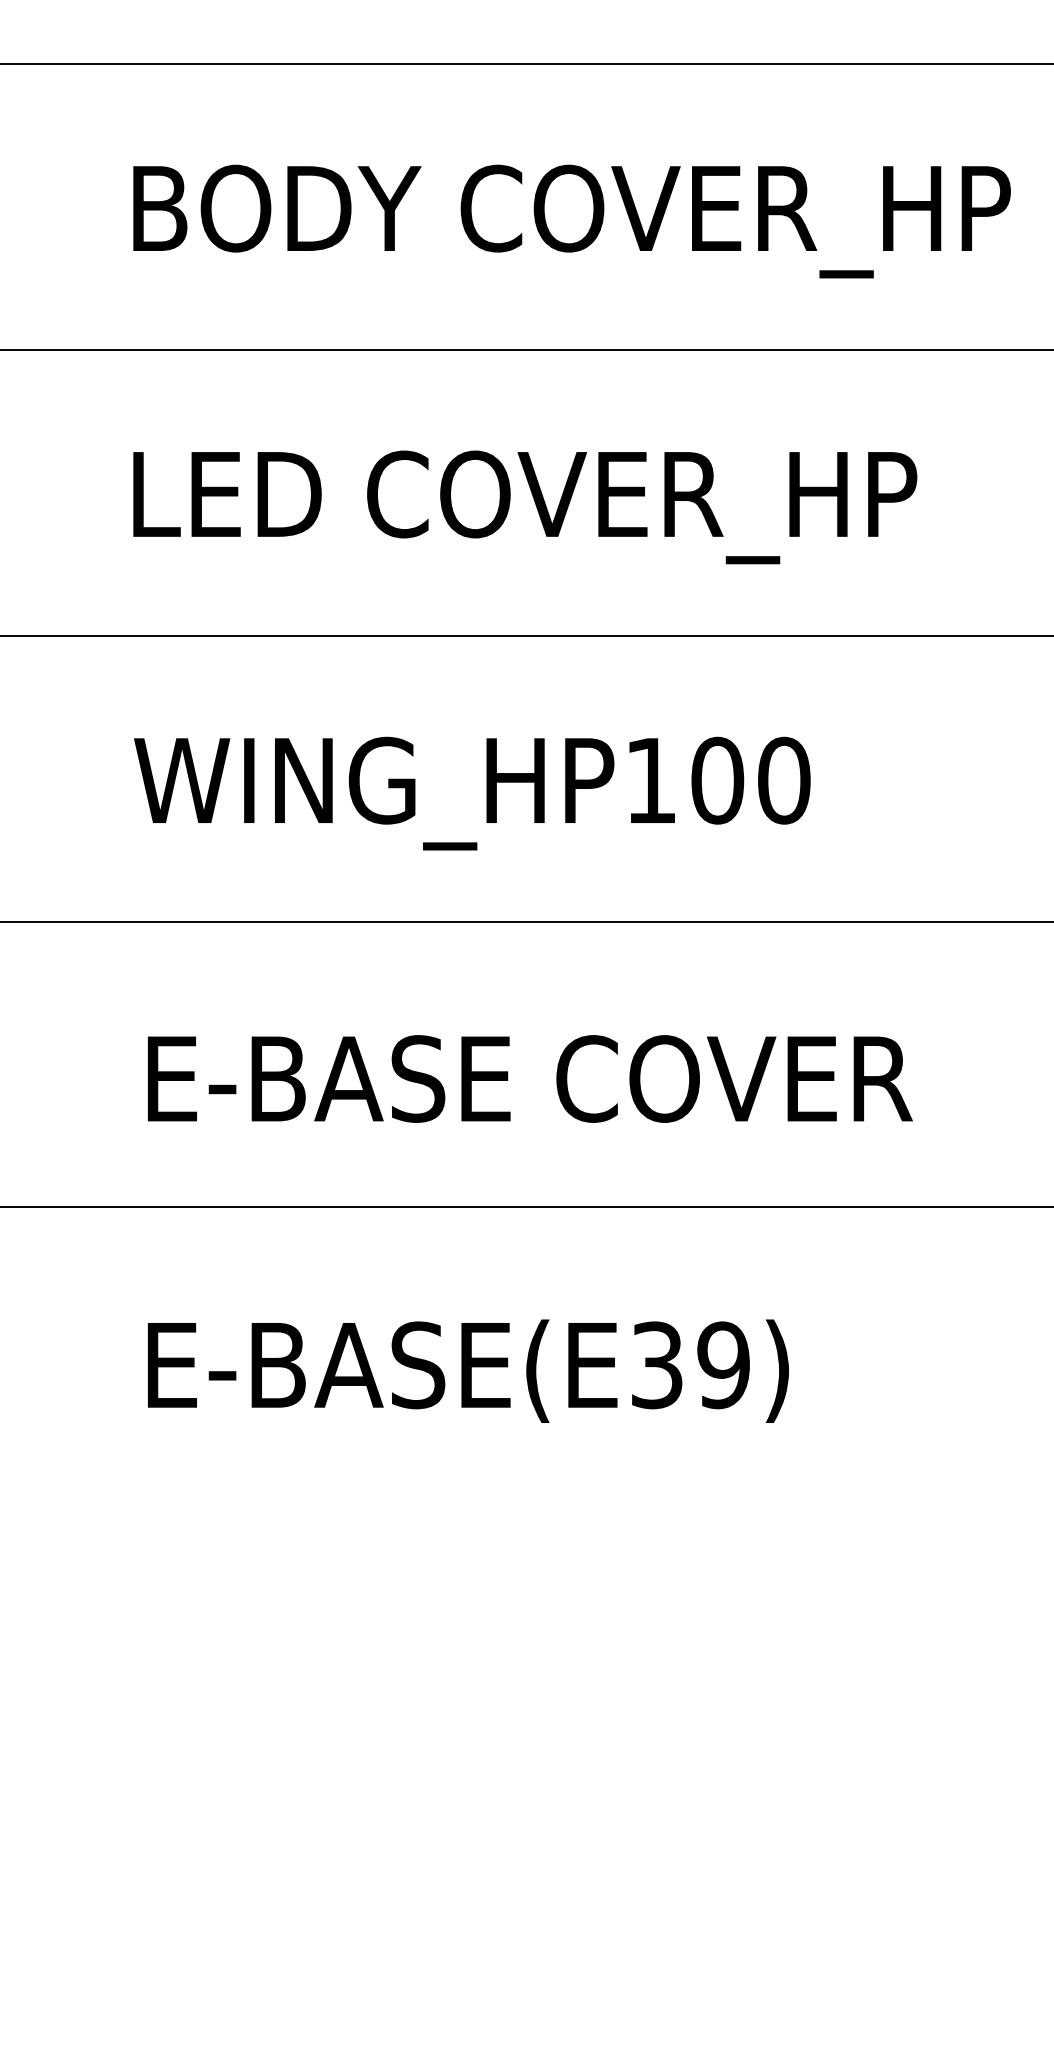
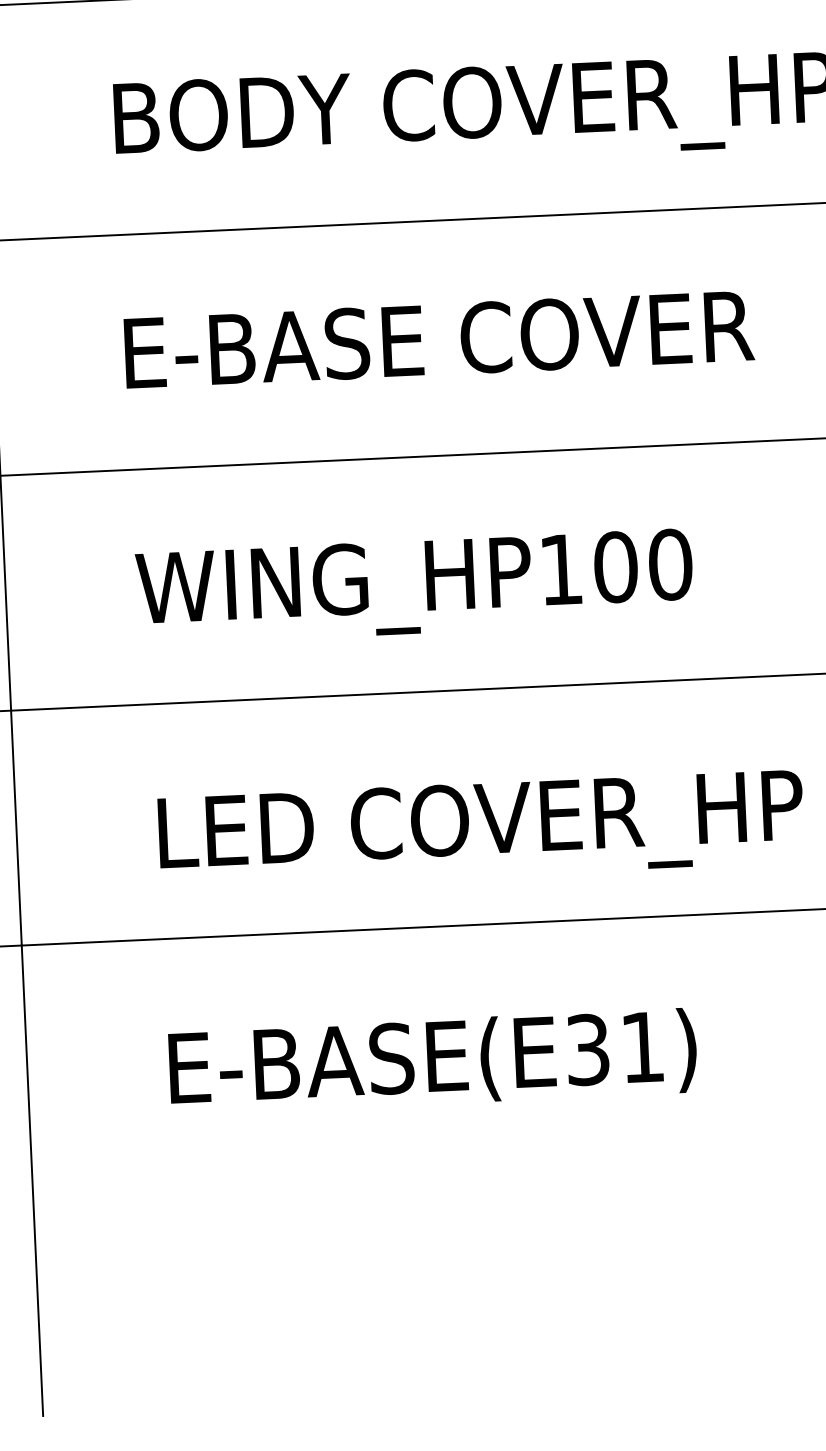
text: (530, 507) -> (451, 349), LED COVER_HP -> E-BASE COVER
text: (544, 1091) -> (485, 829), E-BASE COVER -> LED COVER_HP
text: (723, 1365) -> (642, 1047), E-BASE(E39) -> E-BASE(E31)

